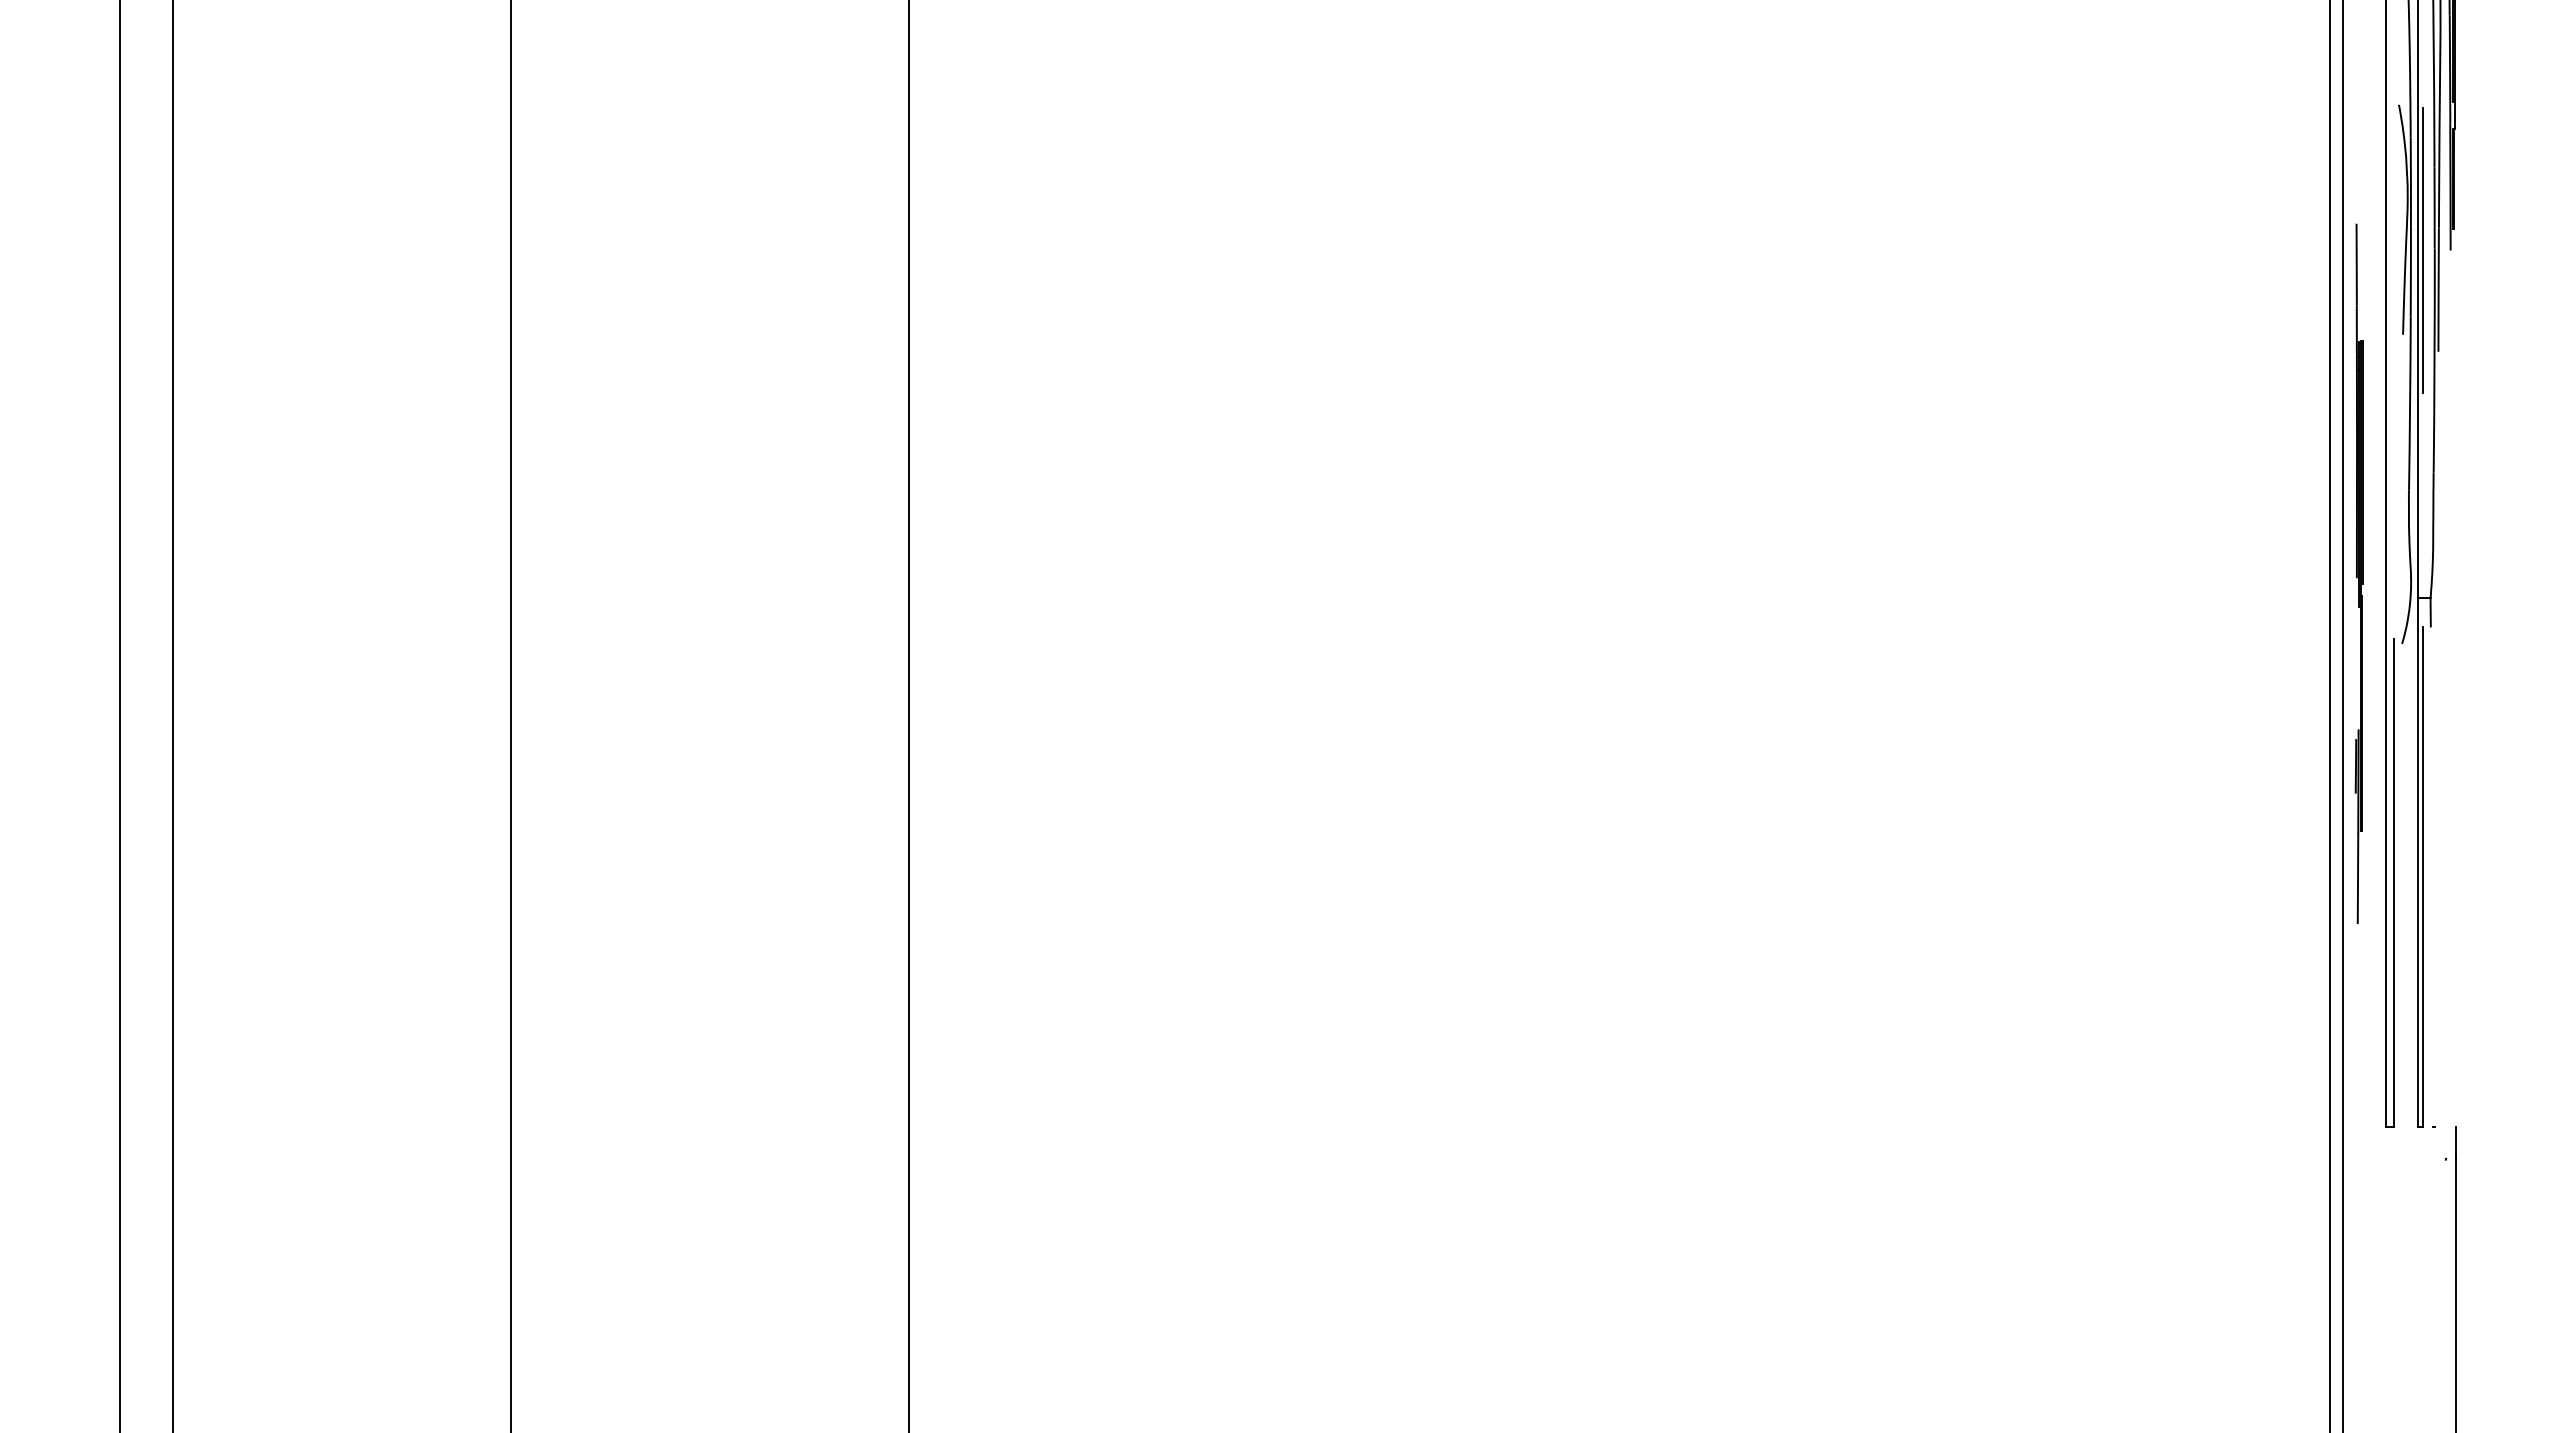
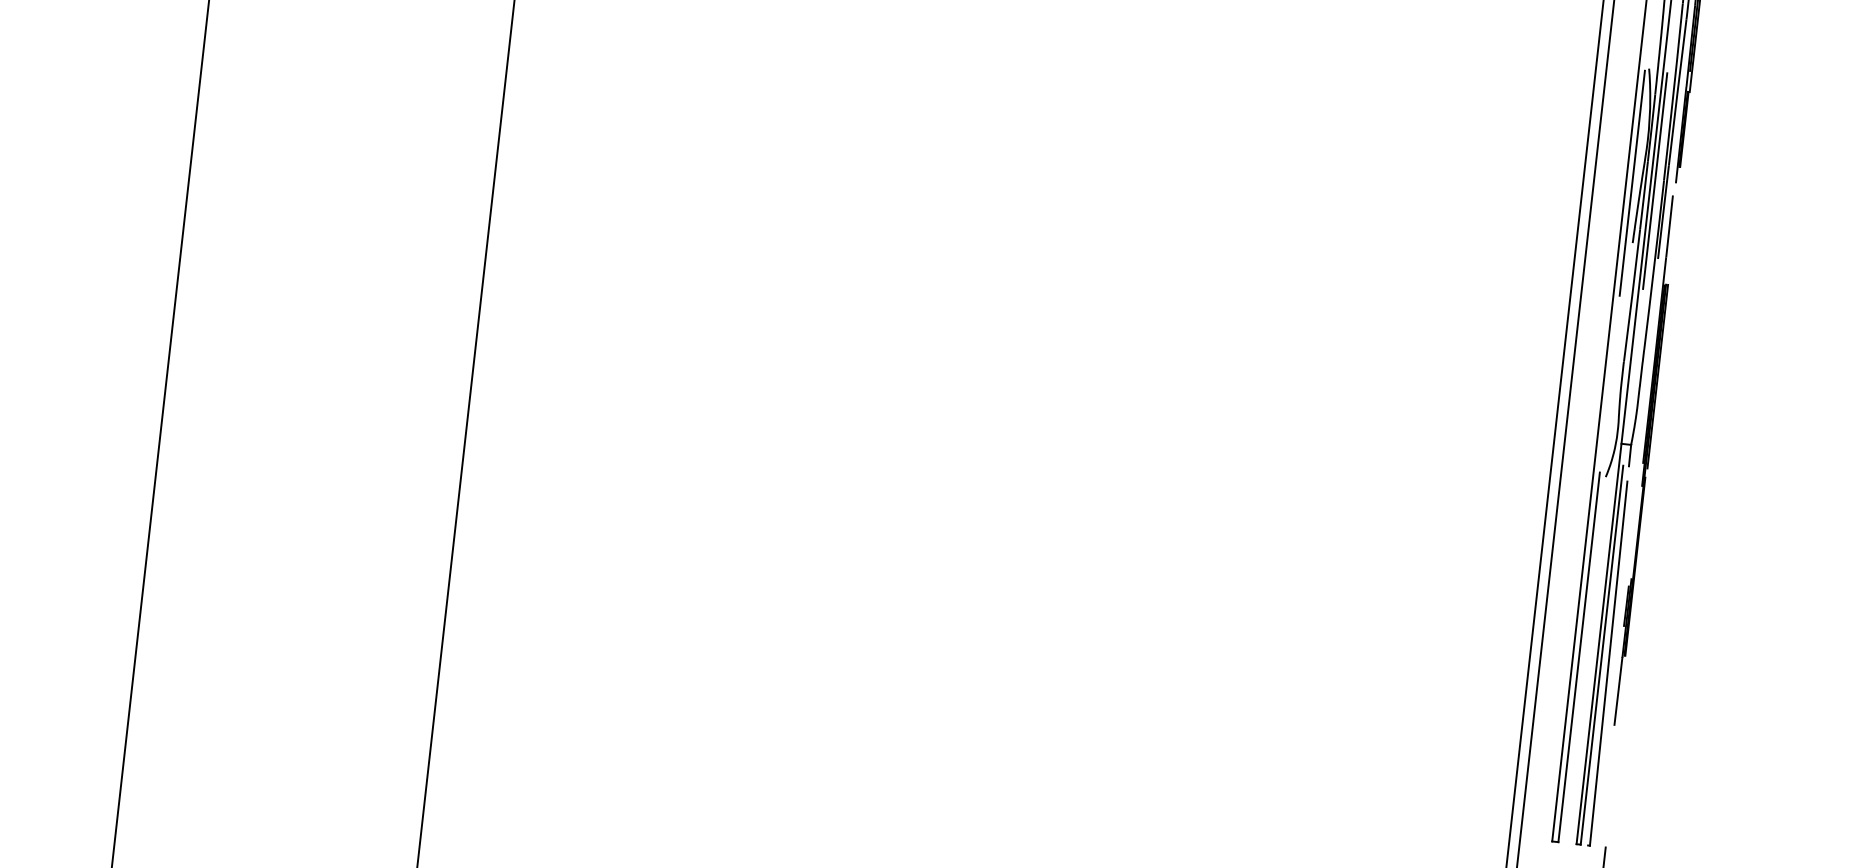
line: (2393, 256) -> (1632, 183), added
part: (2358, 573) -> (1644, 460), moved
line: (2433, 886) -> (1608, 663), added

